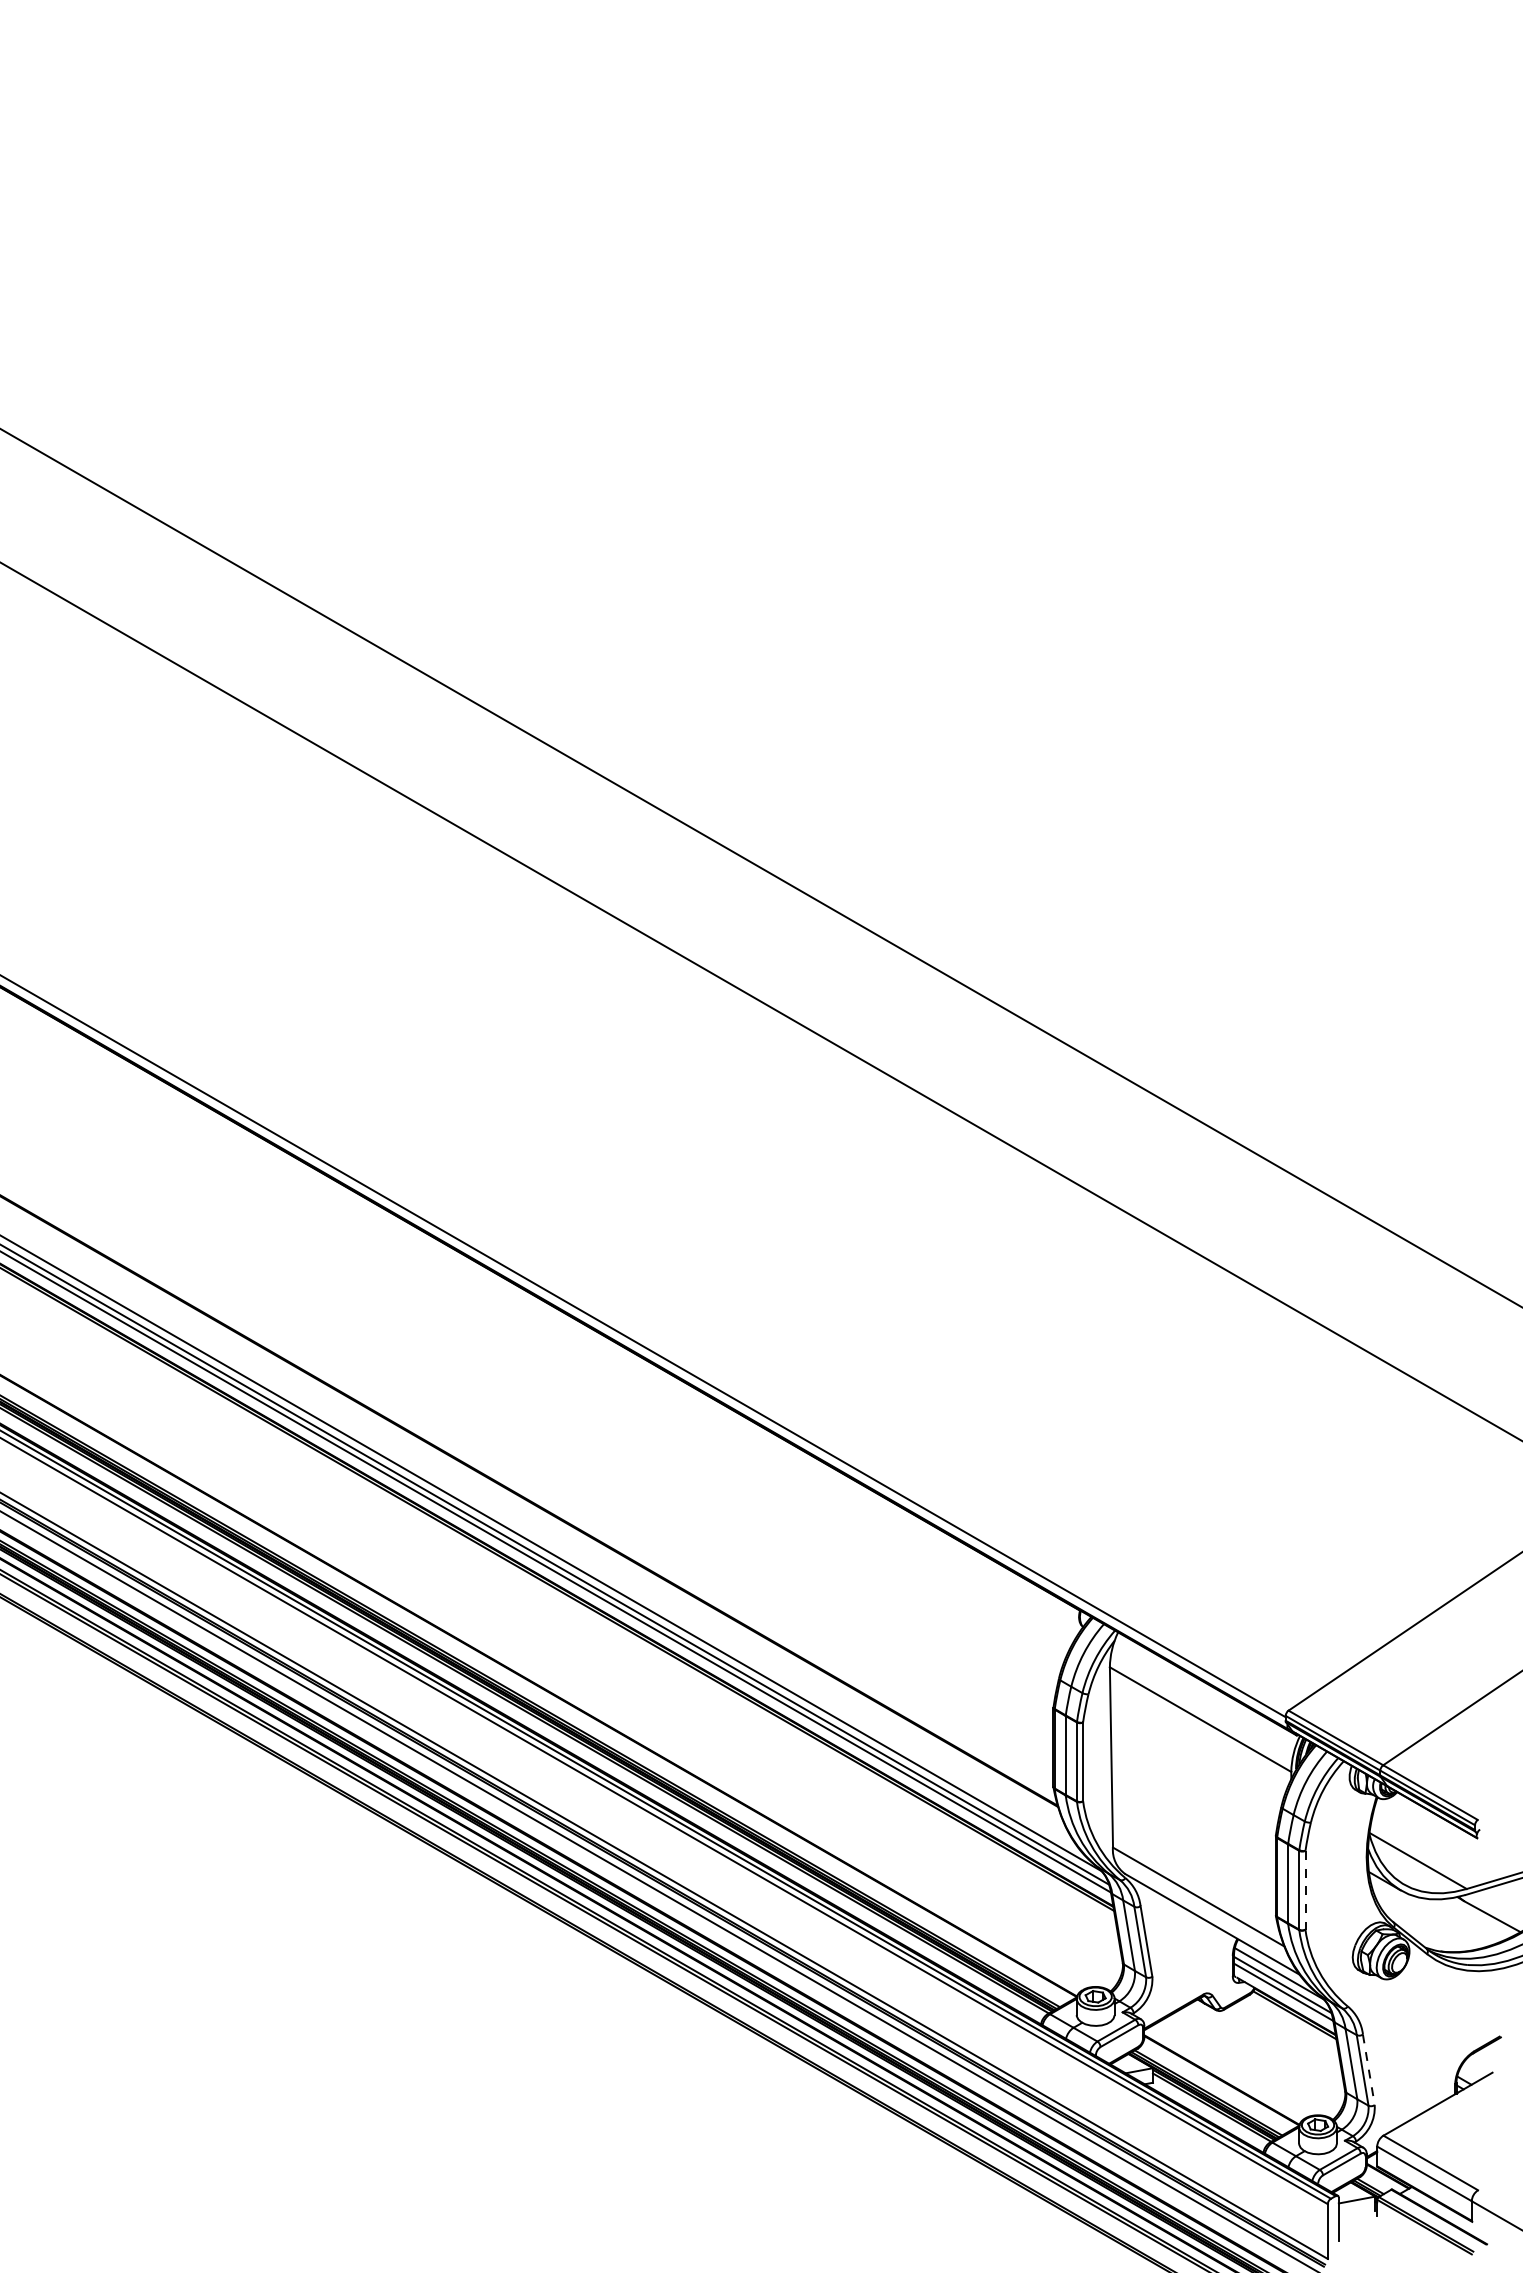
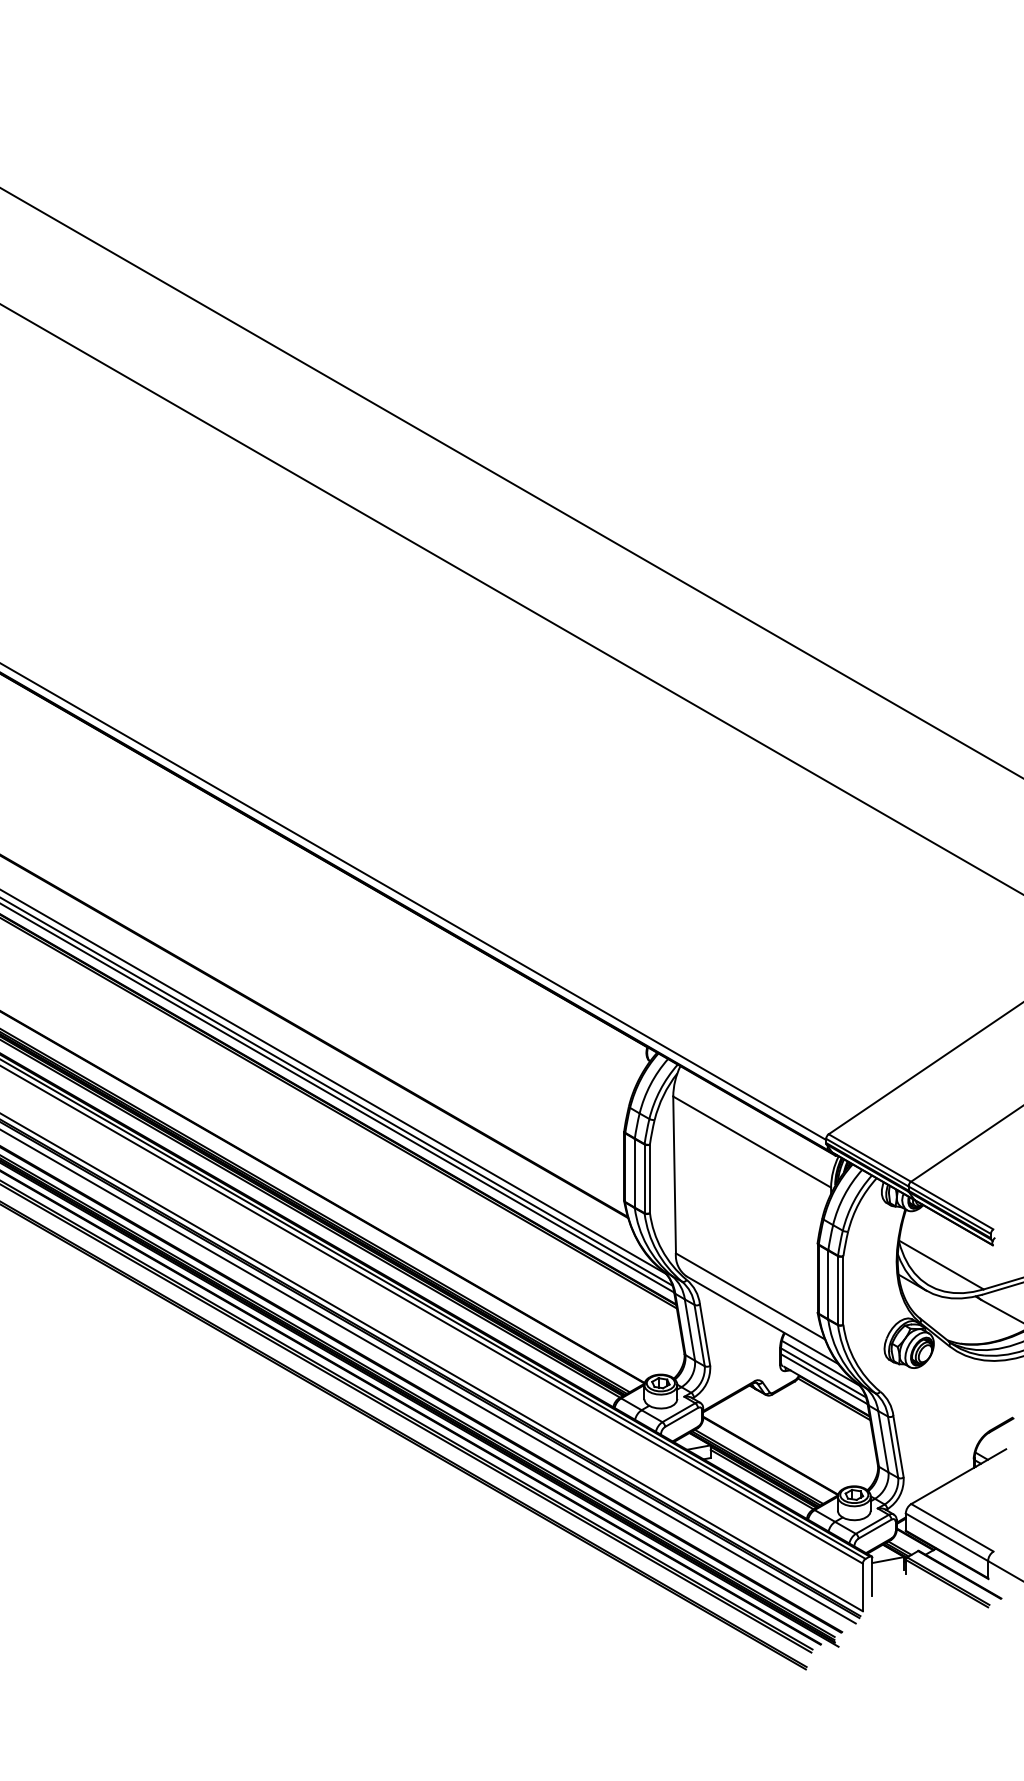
line: (1305, 1890) -> (843, 1290), dashed -> solid
line: (1368, 2069) -> (898, 1446), dashed -> solid

